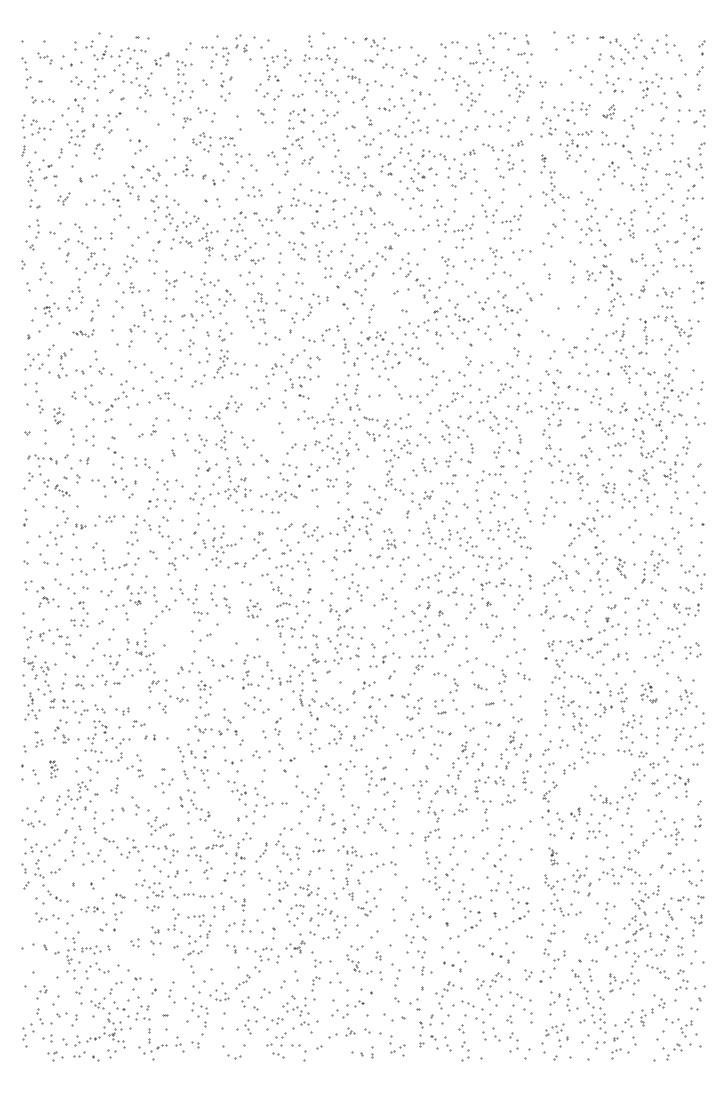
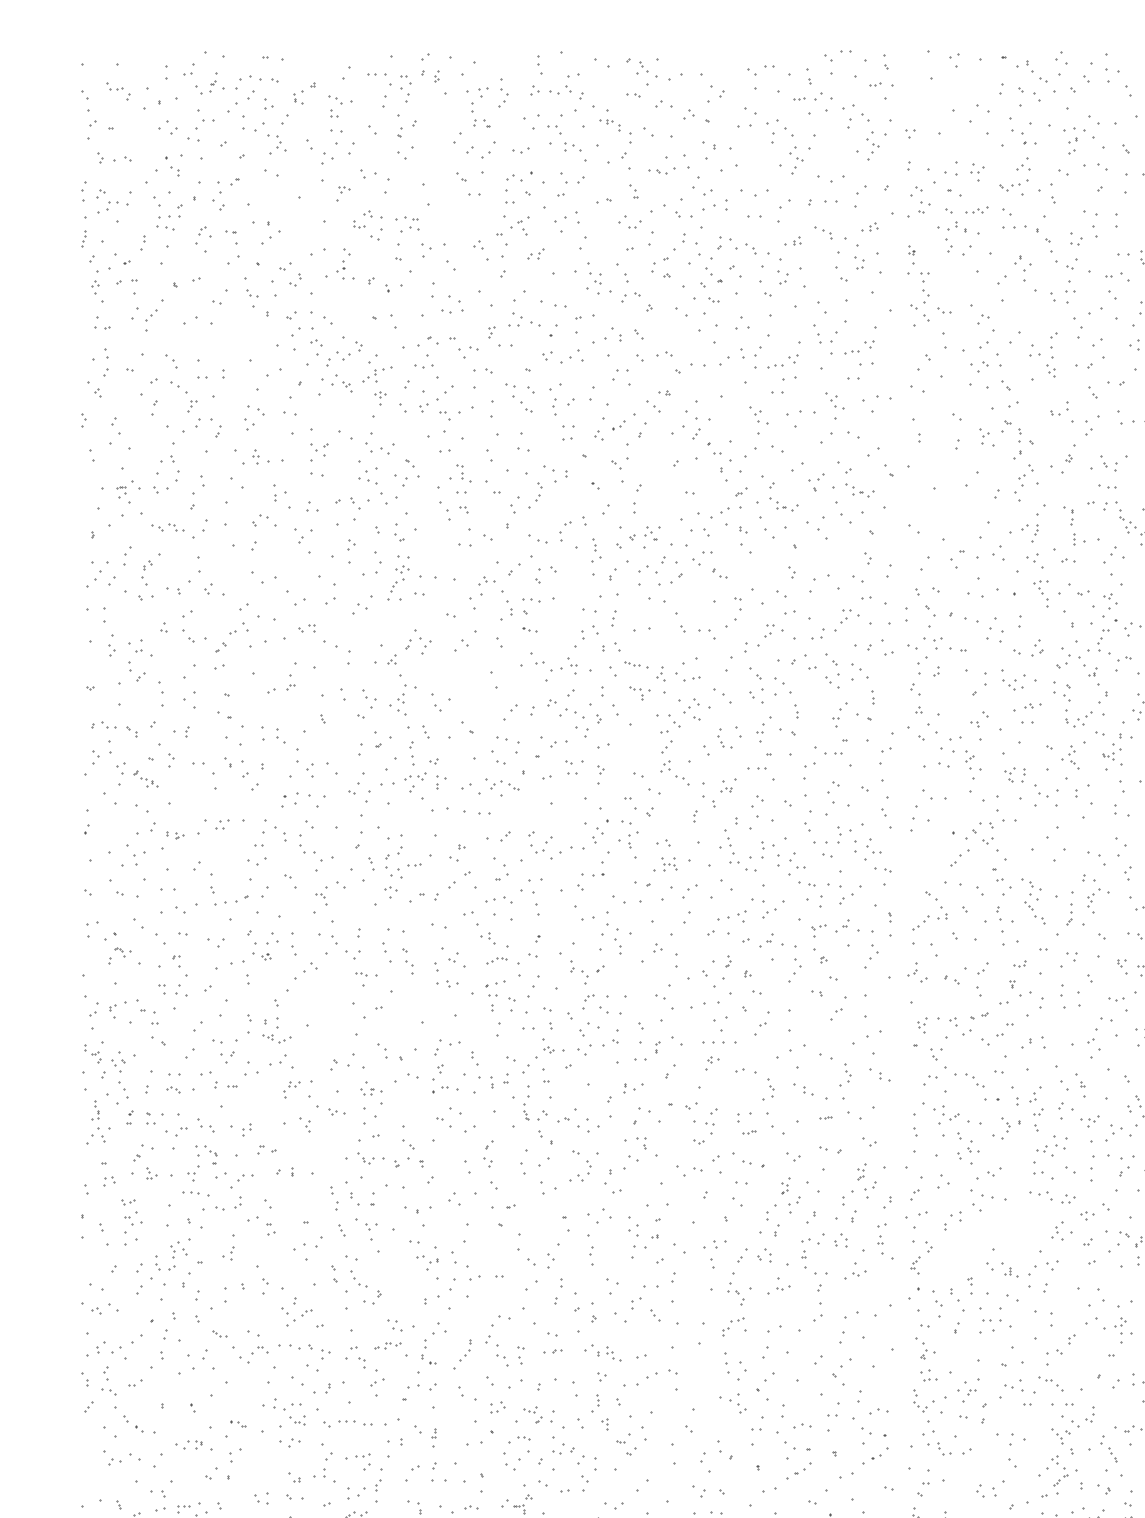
part: (608, 111) -> (1014, 176), size x1.67
part: (487, 128) -> (822, 203), size x0.71
part: (63, 198) -> (147, 314), size x1.67
part: (116, 209) -> (232, 247), moved
part: (257, 260) -> (456, 413), size x1.67
part: (83, 333) -> (179, 529), size x1.67
part: (58, 415) -> (139, 659), size x1.67
part: (620, 567) -> (1033, 901), size x1.43
part: (253, 609) -> (450, 968), size x1.43
part: (480, 686) -> (811, 1090), size x1.67
part: (648, 692) -> (1078, 1100), size x1.67
part: (53, 769) -> (132, 1222), size x1.67
part: (575, 814) -> (962, 1294), size x1.67
part: (552, 855) -> (925, 1359), size x1.67

